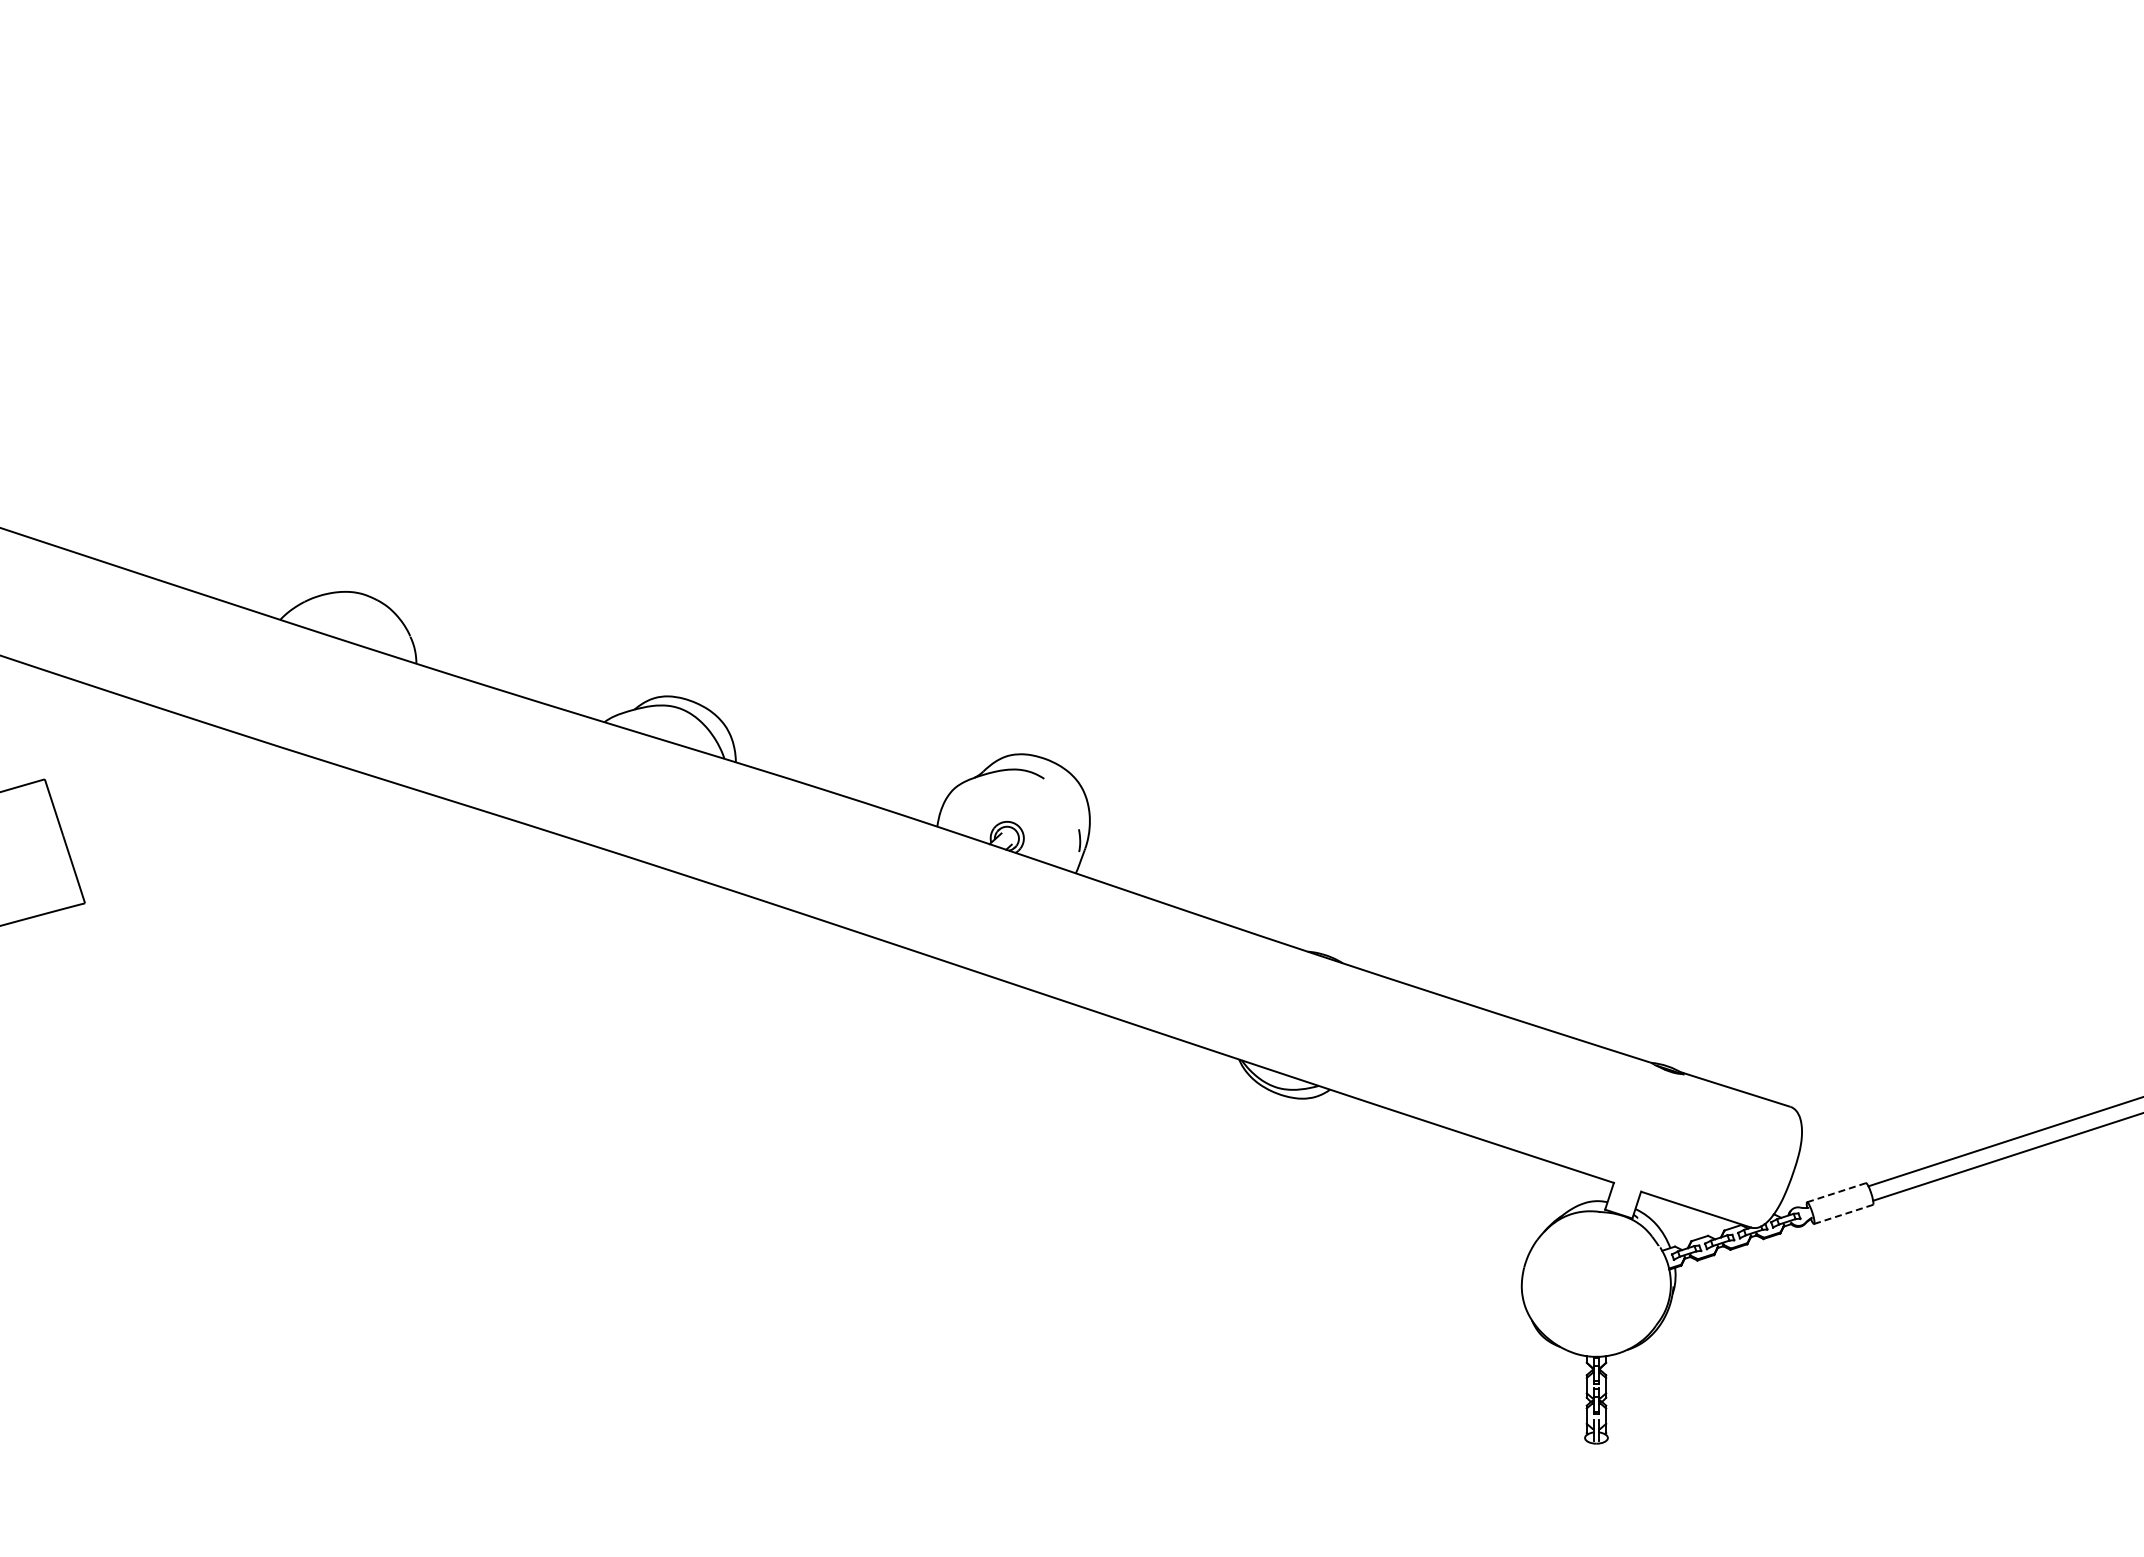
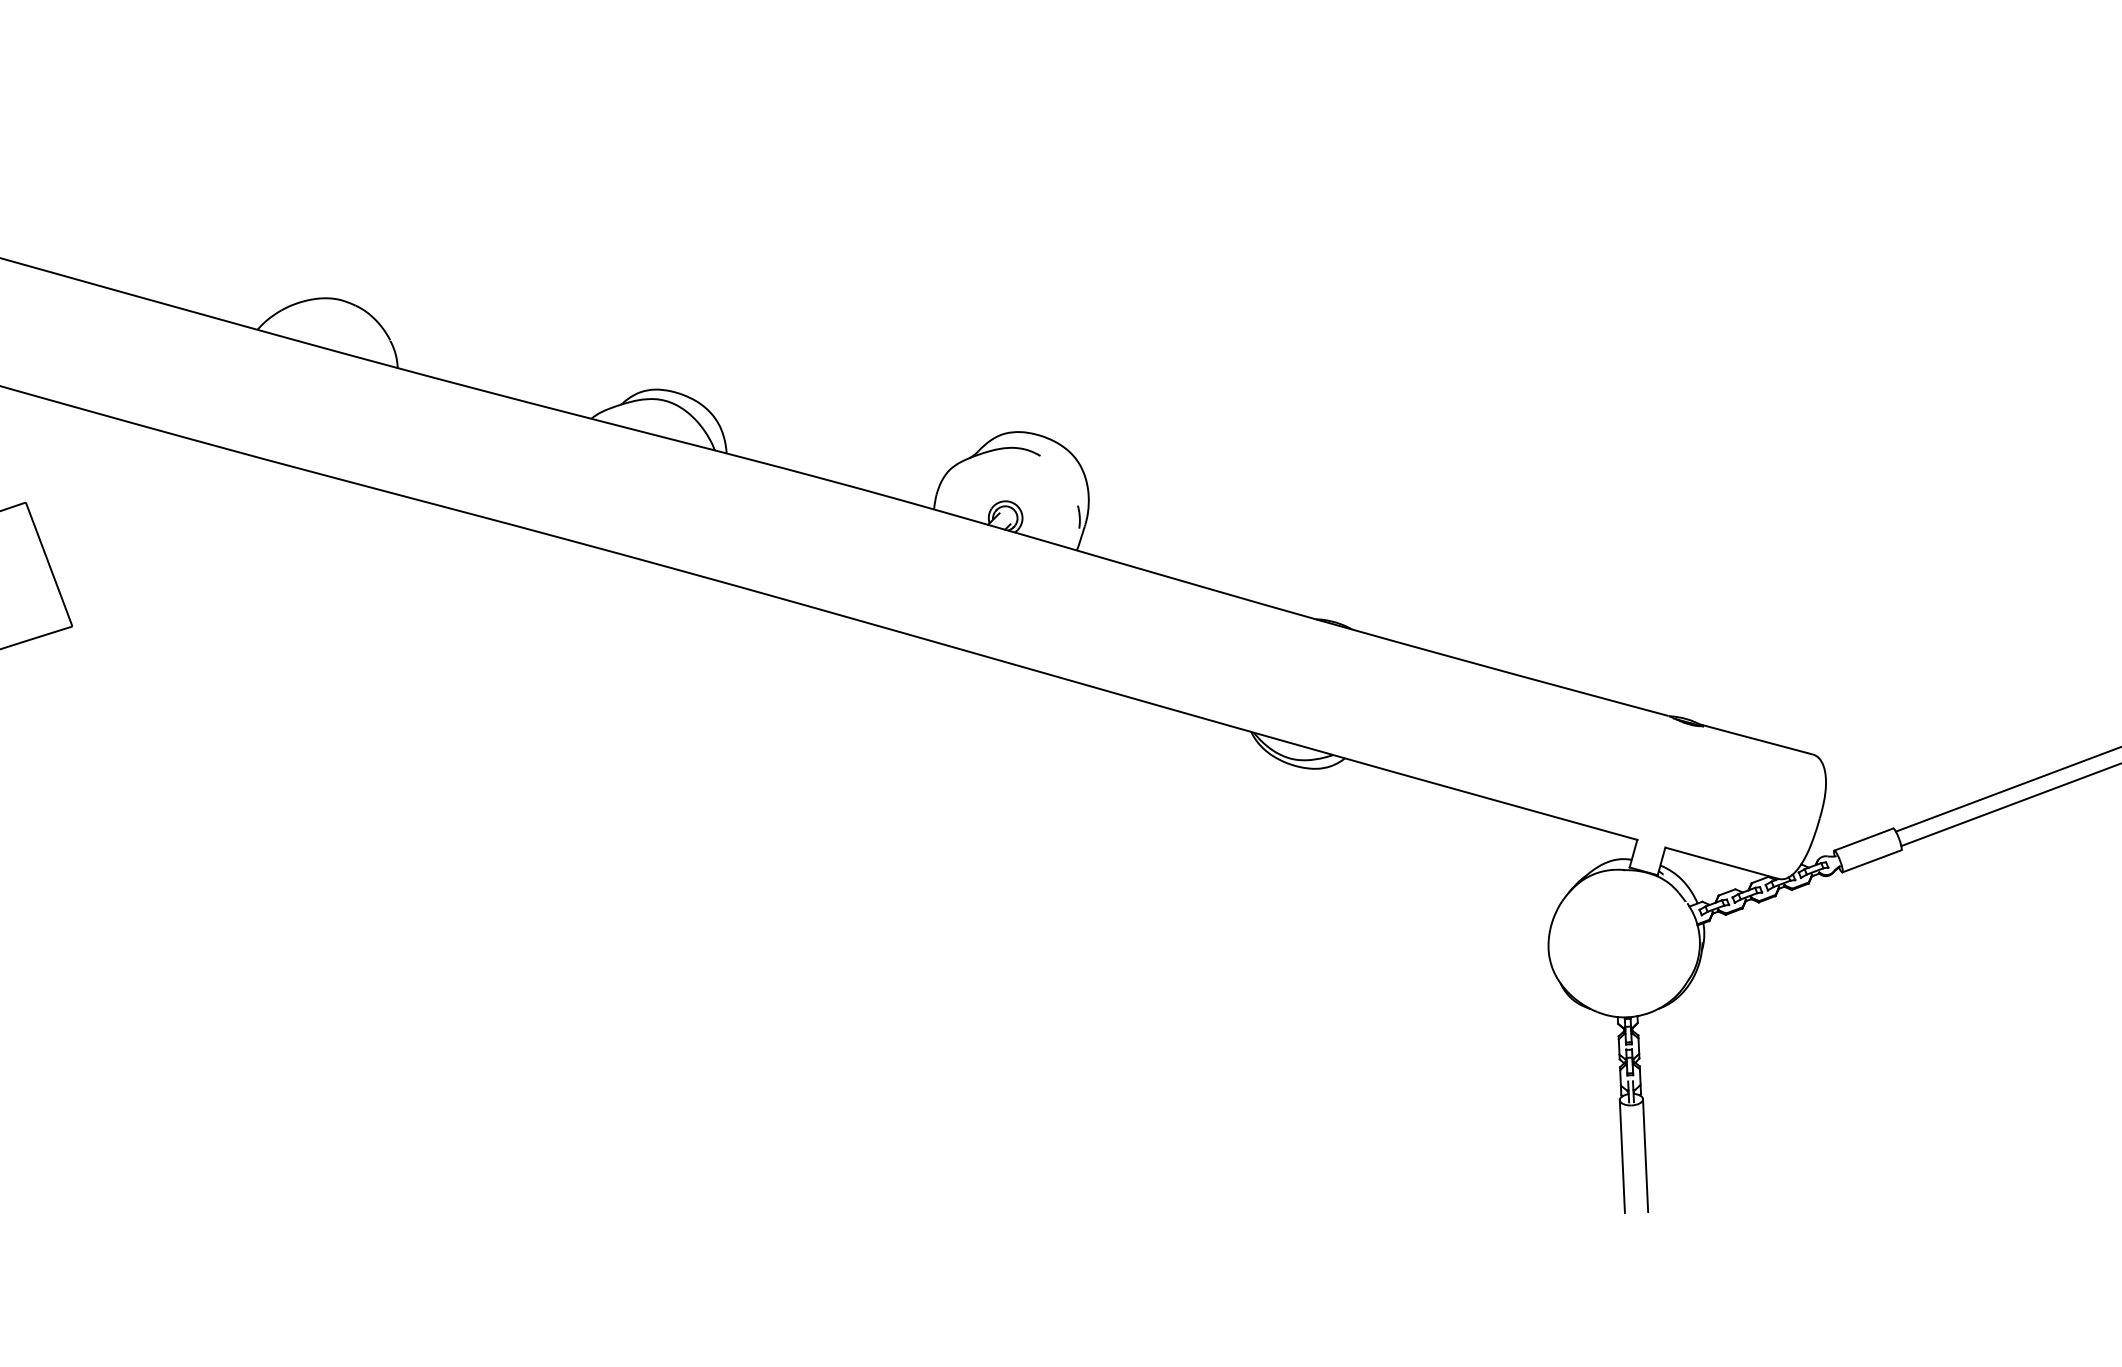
line: (1836, 1192) -> (1863, 839), dashed -> solid
line: (1844, 1214) -> (1872, 861), dashed -> solid
line: (1585, 1493) -> (1622, 1156), added
line: (1607, 1493) -> (1645, 1155), added

